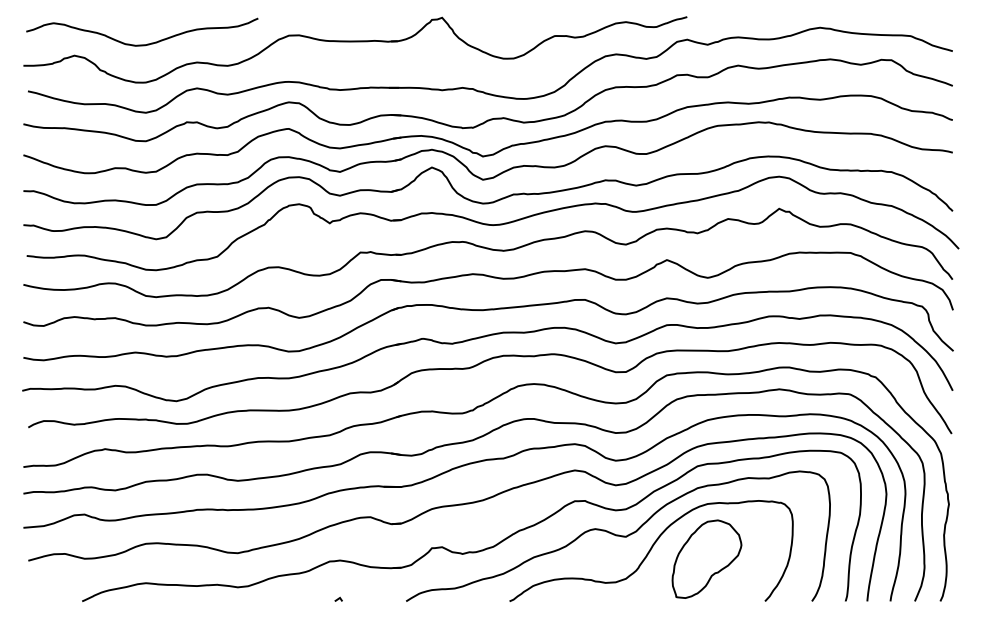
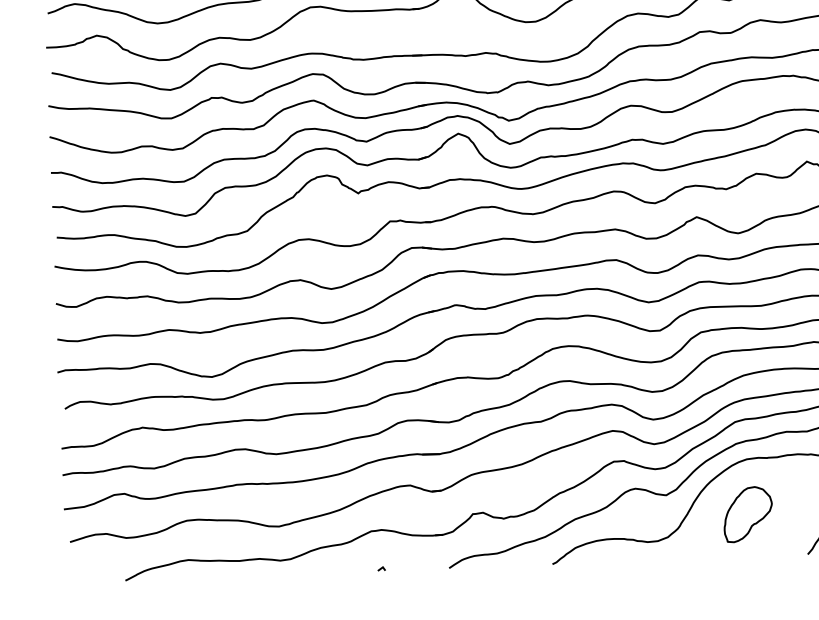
part: (706, 558) -> (747, 513), size x0.7

